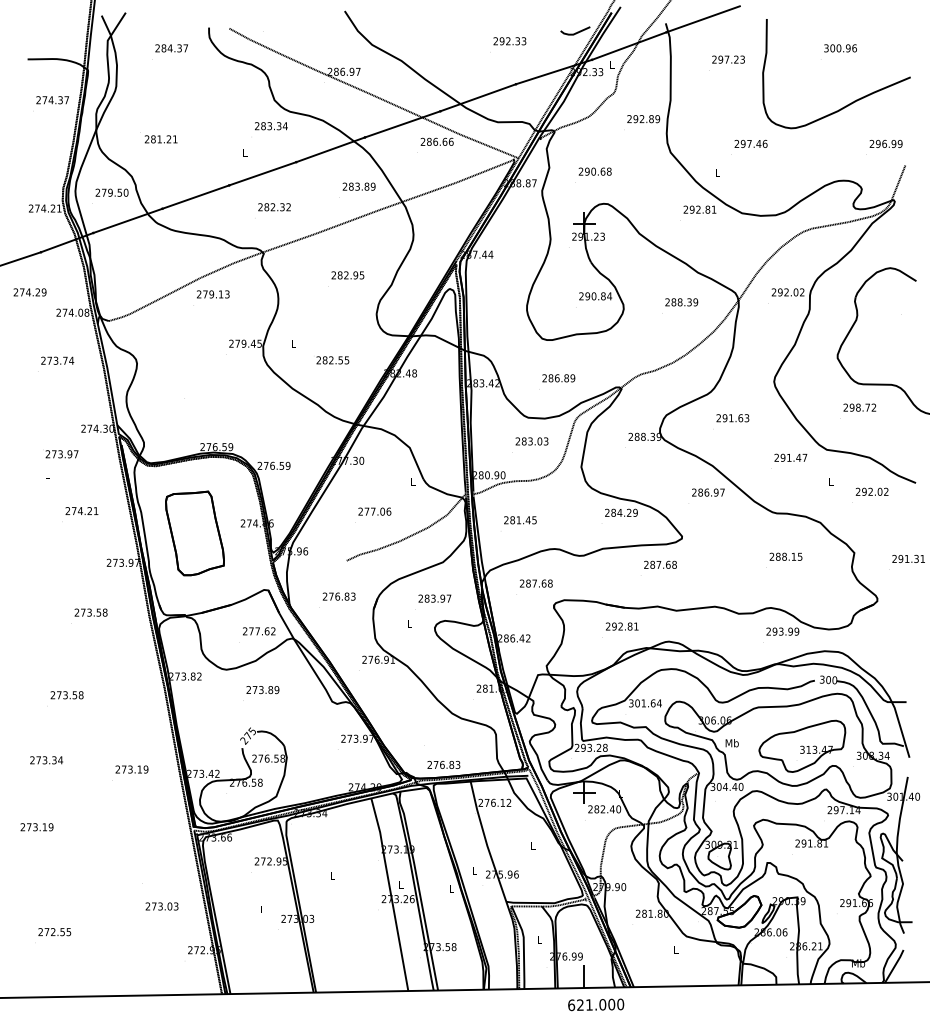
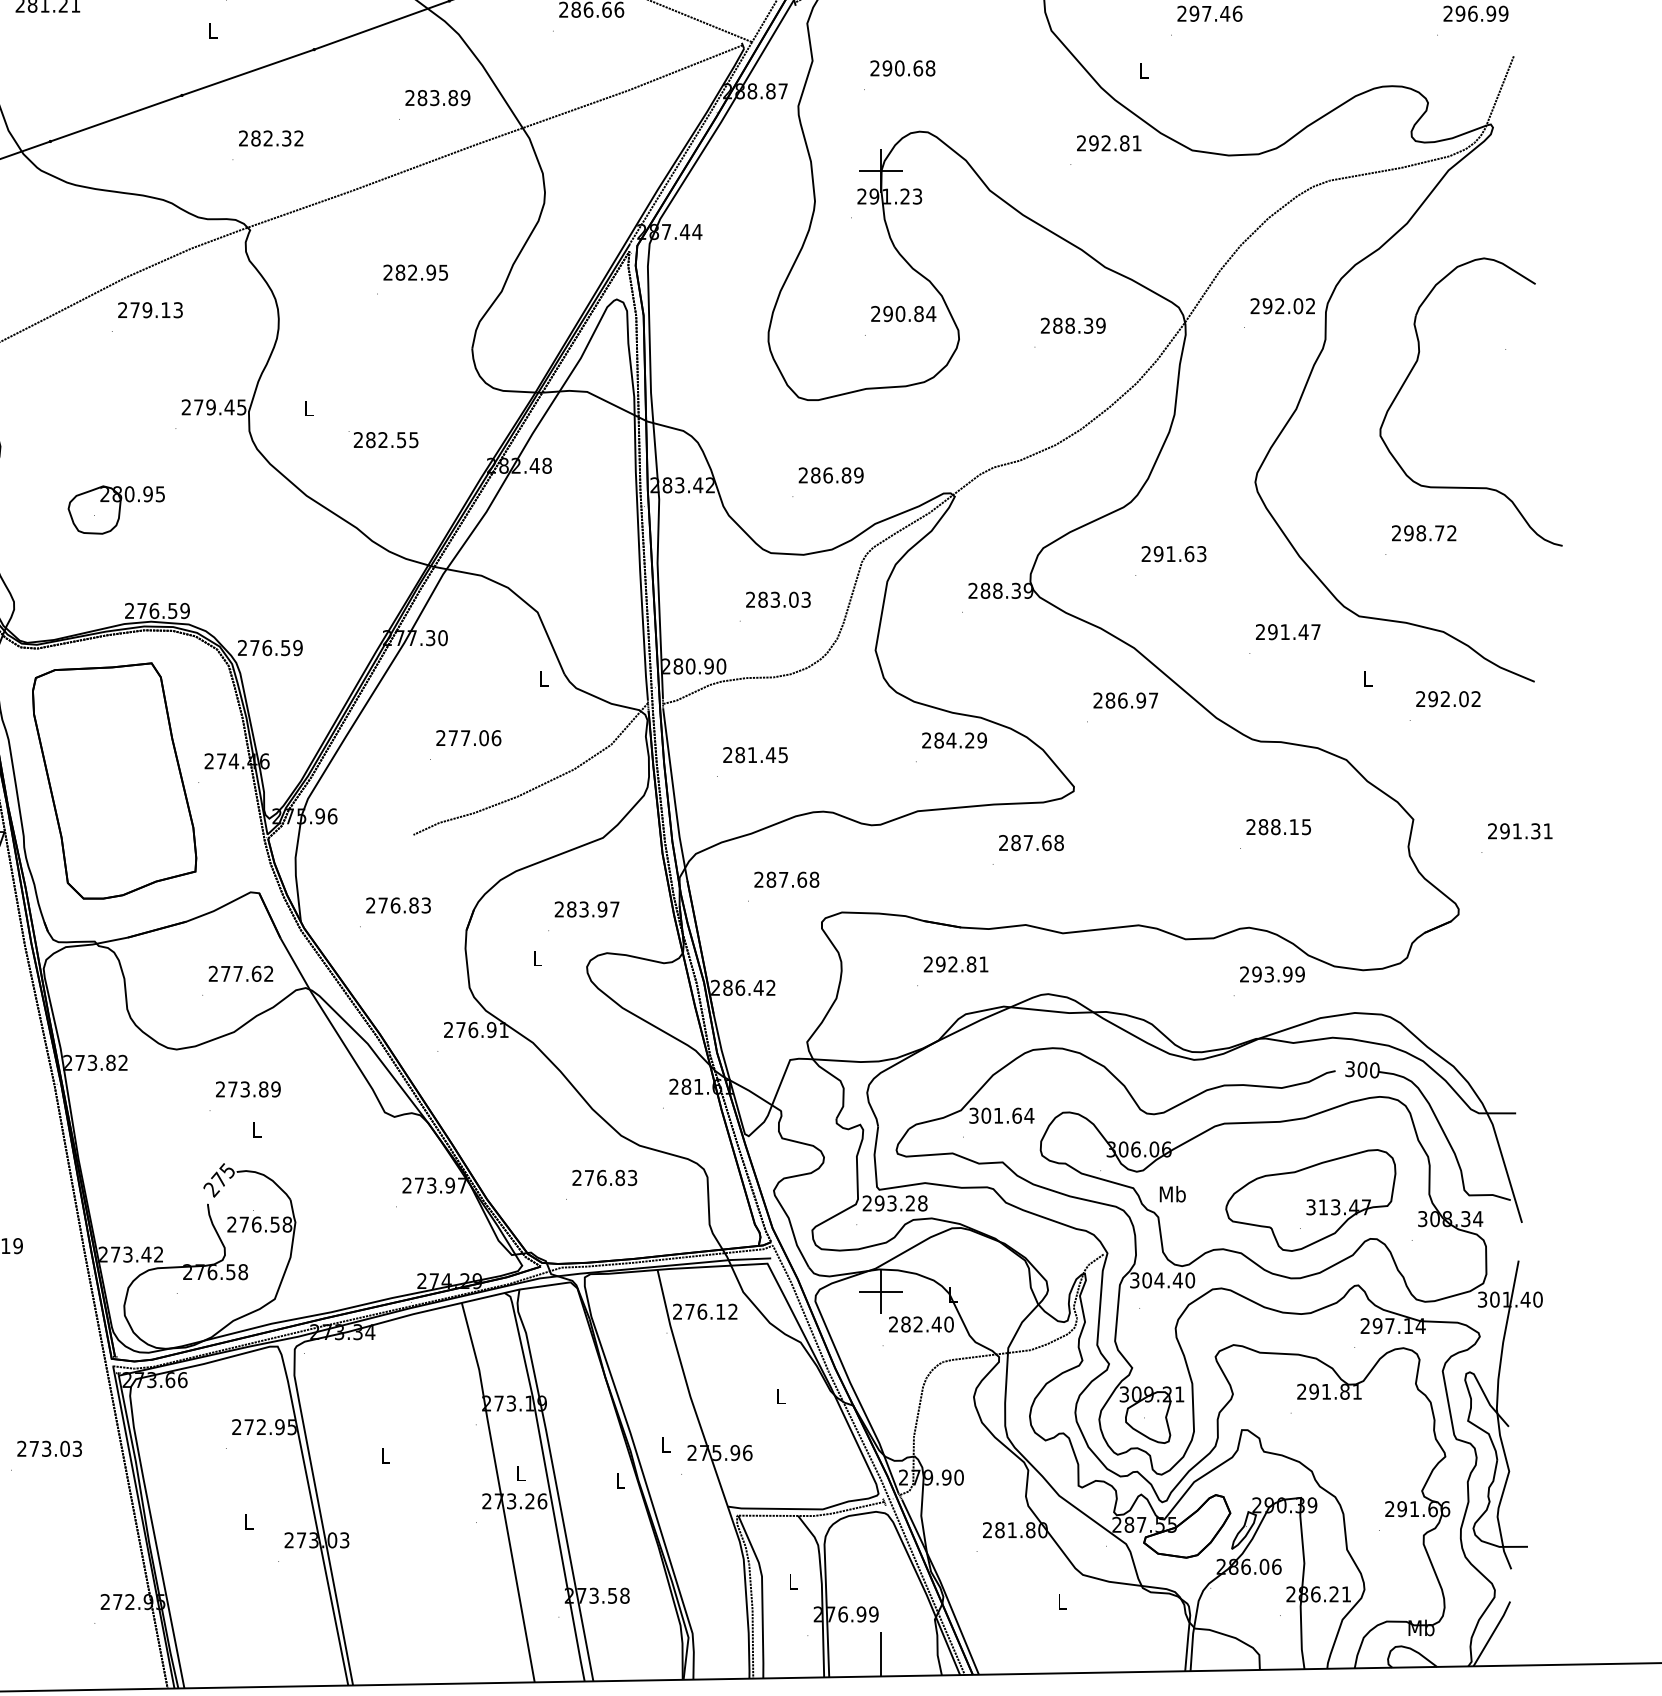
part: (195, 395) -> (115, 509), added
part: (194, 533) -> (113, 781), size x1.43
text: (443, 764) -> (604, 1177), moved
text: (161, 906) -> (48, 1448), moved

